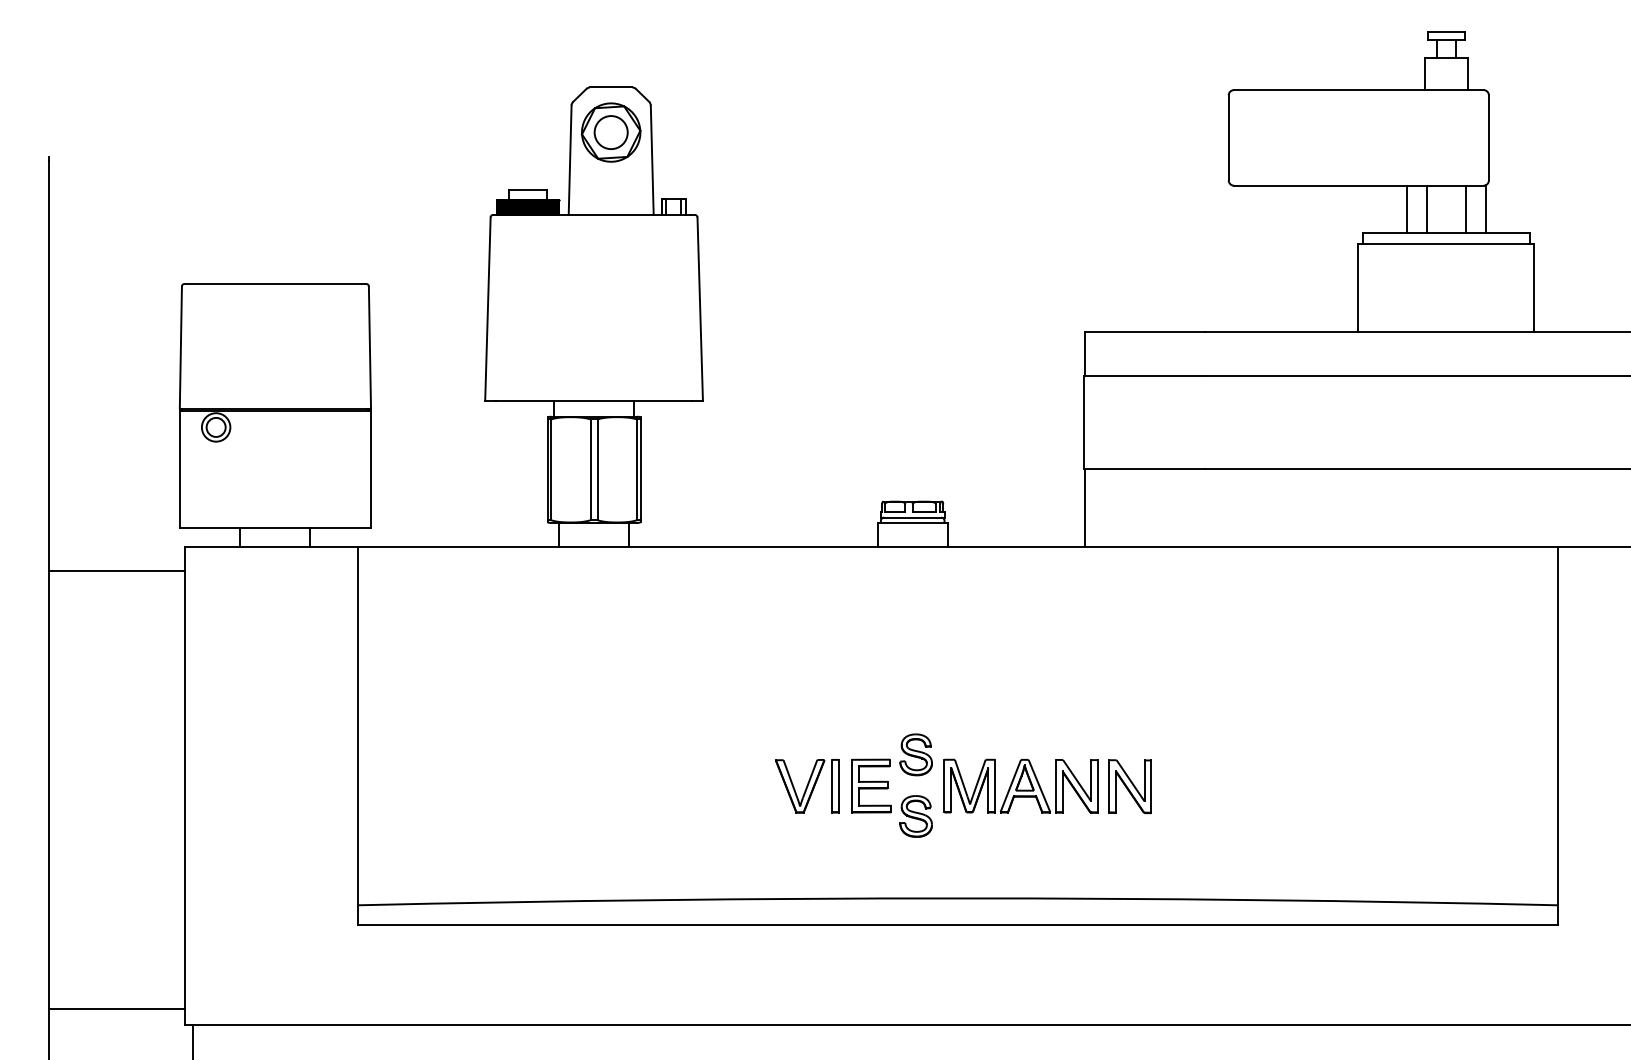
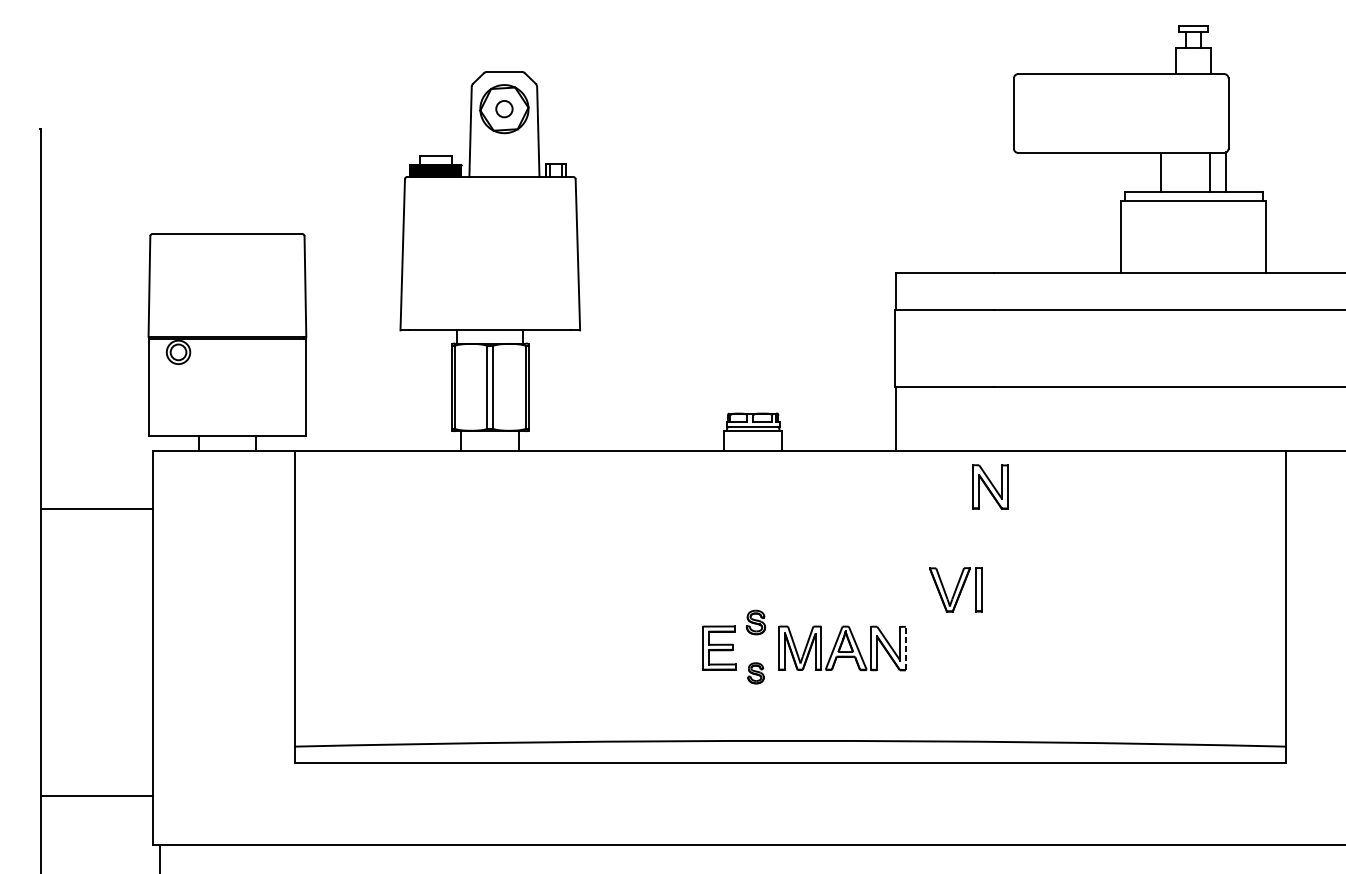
circle: (610, 132) -> (503, 109), size x0.6
line: (1426, 209) -> (1177, 172), removed
line: (117, 570) -> (97, 509), moved
part: (915, 754) -> (755, 622), size x0.7
line: (1097, 785) -> (905, 647), solid -> dashed
part: (807, 786) -> (955, 590), moved
part: (1129, 786) -> (989, 486), moved
part: (915, 816) -> (755, 673), size x0.6
line: (117, 1008) -> (97, 795), moved

